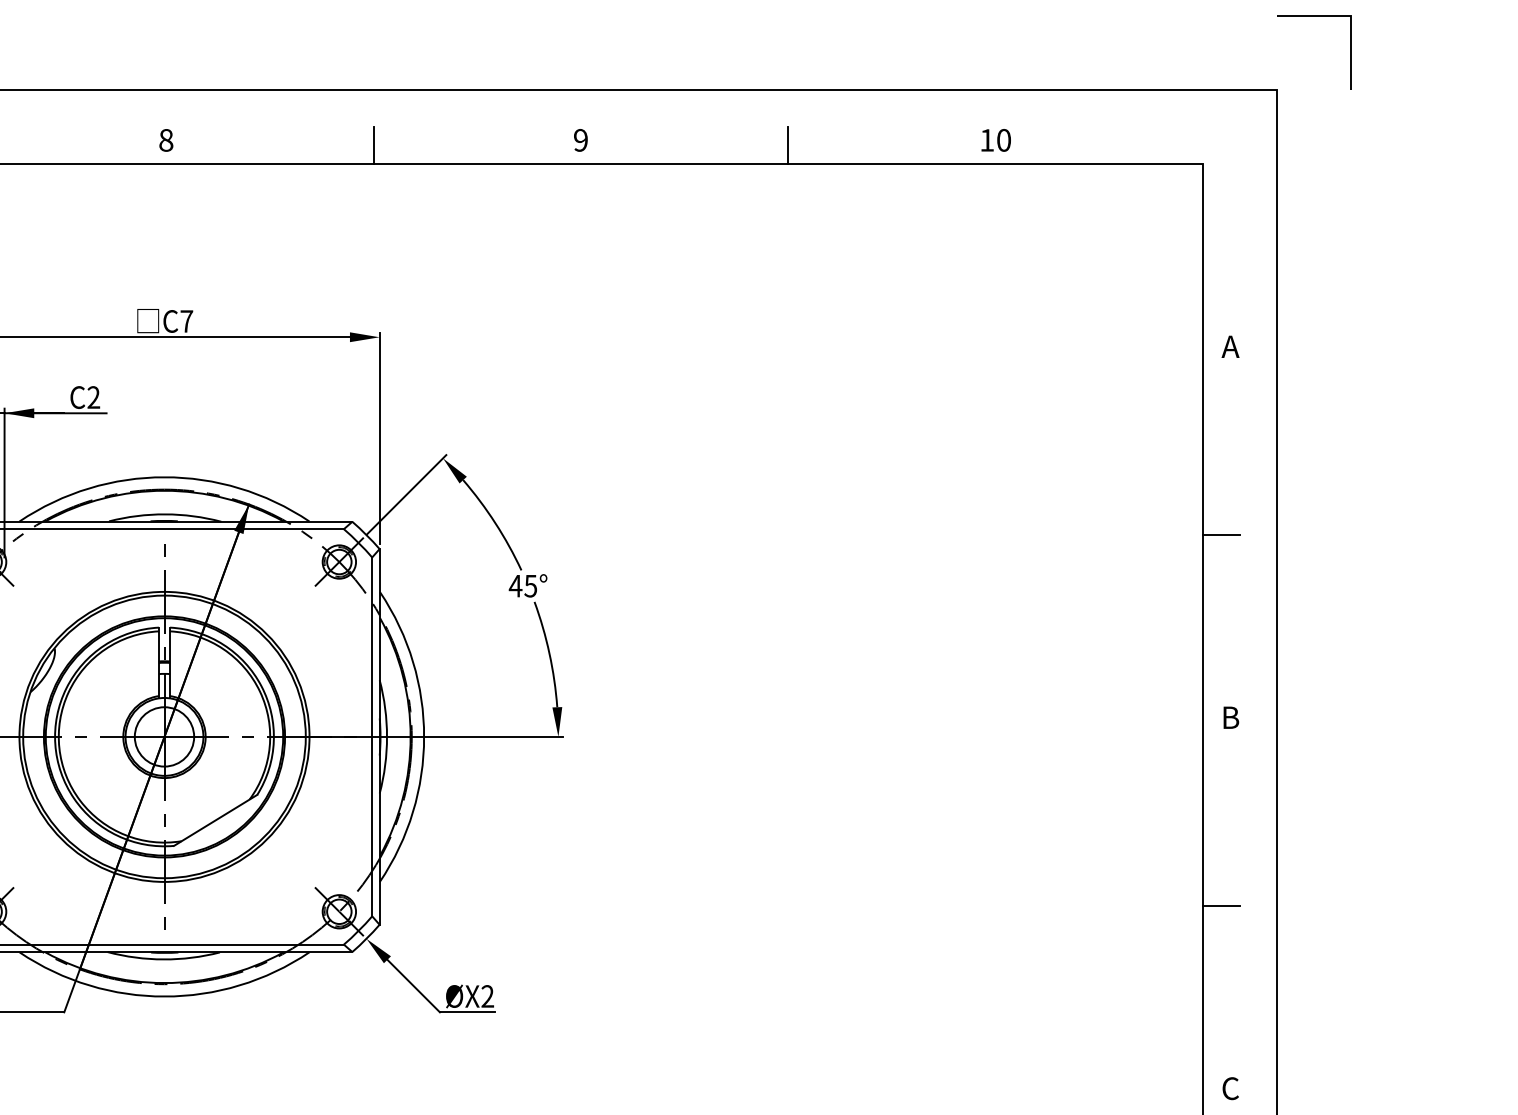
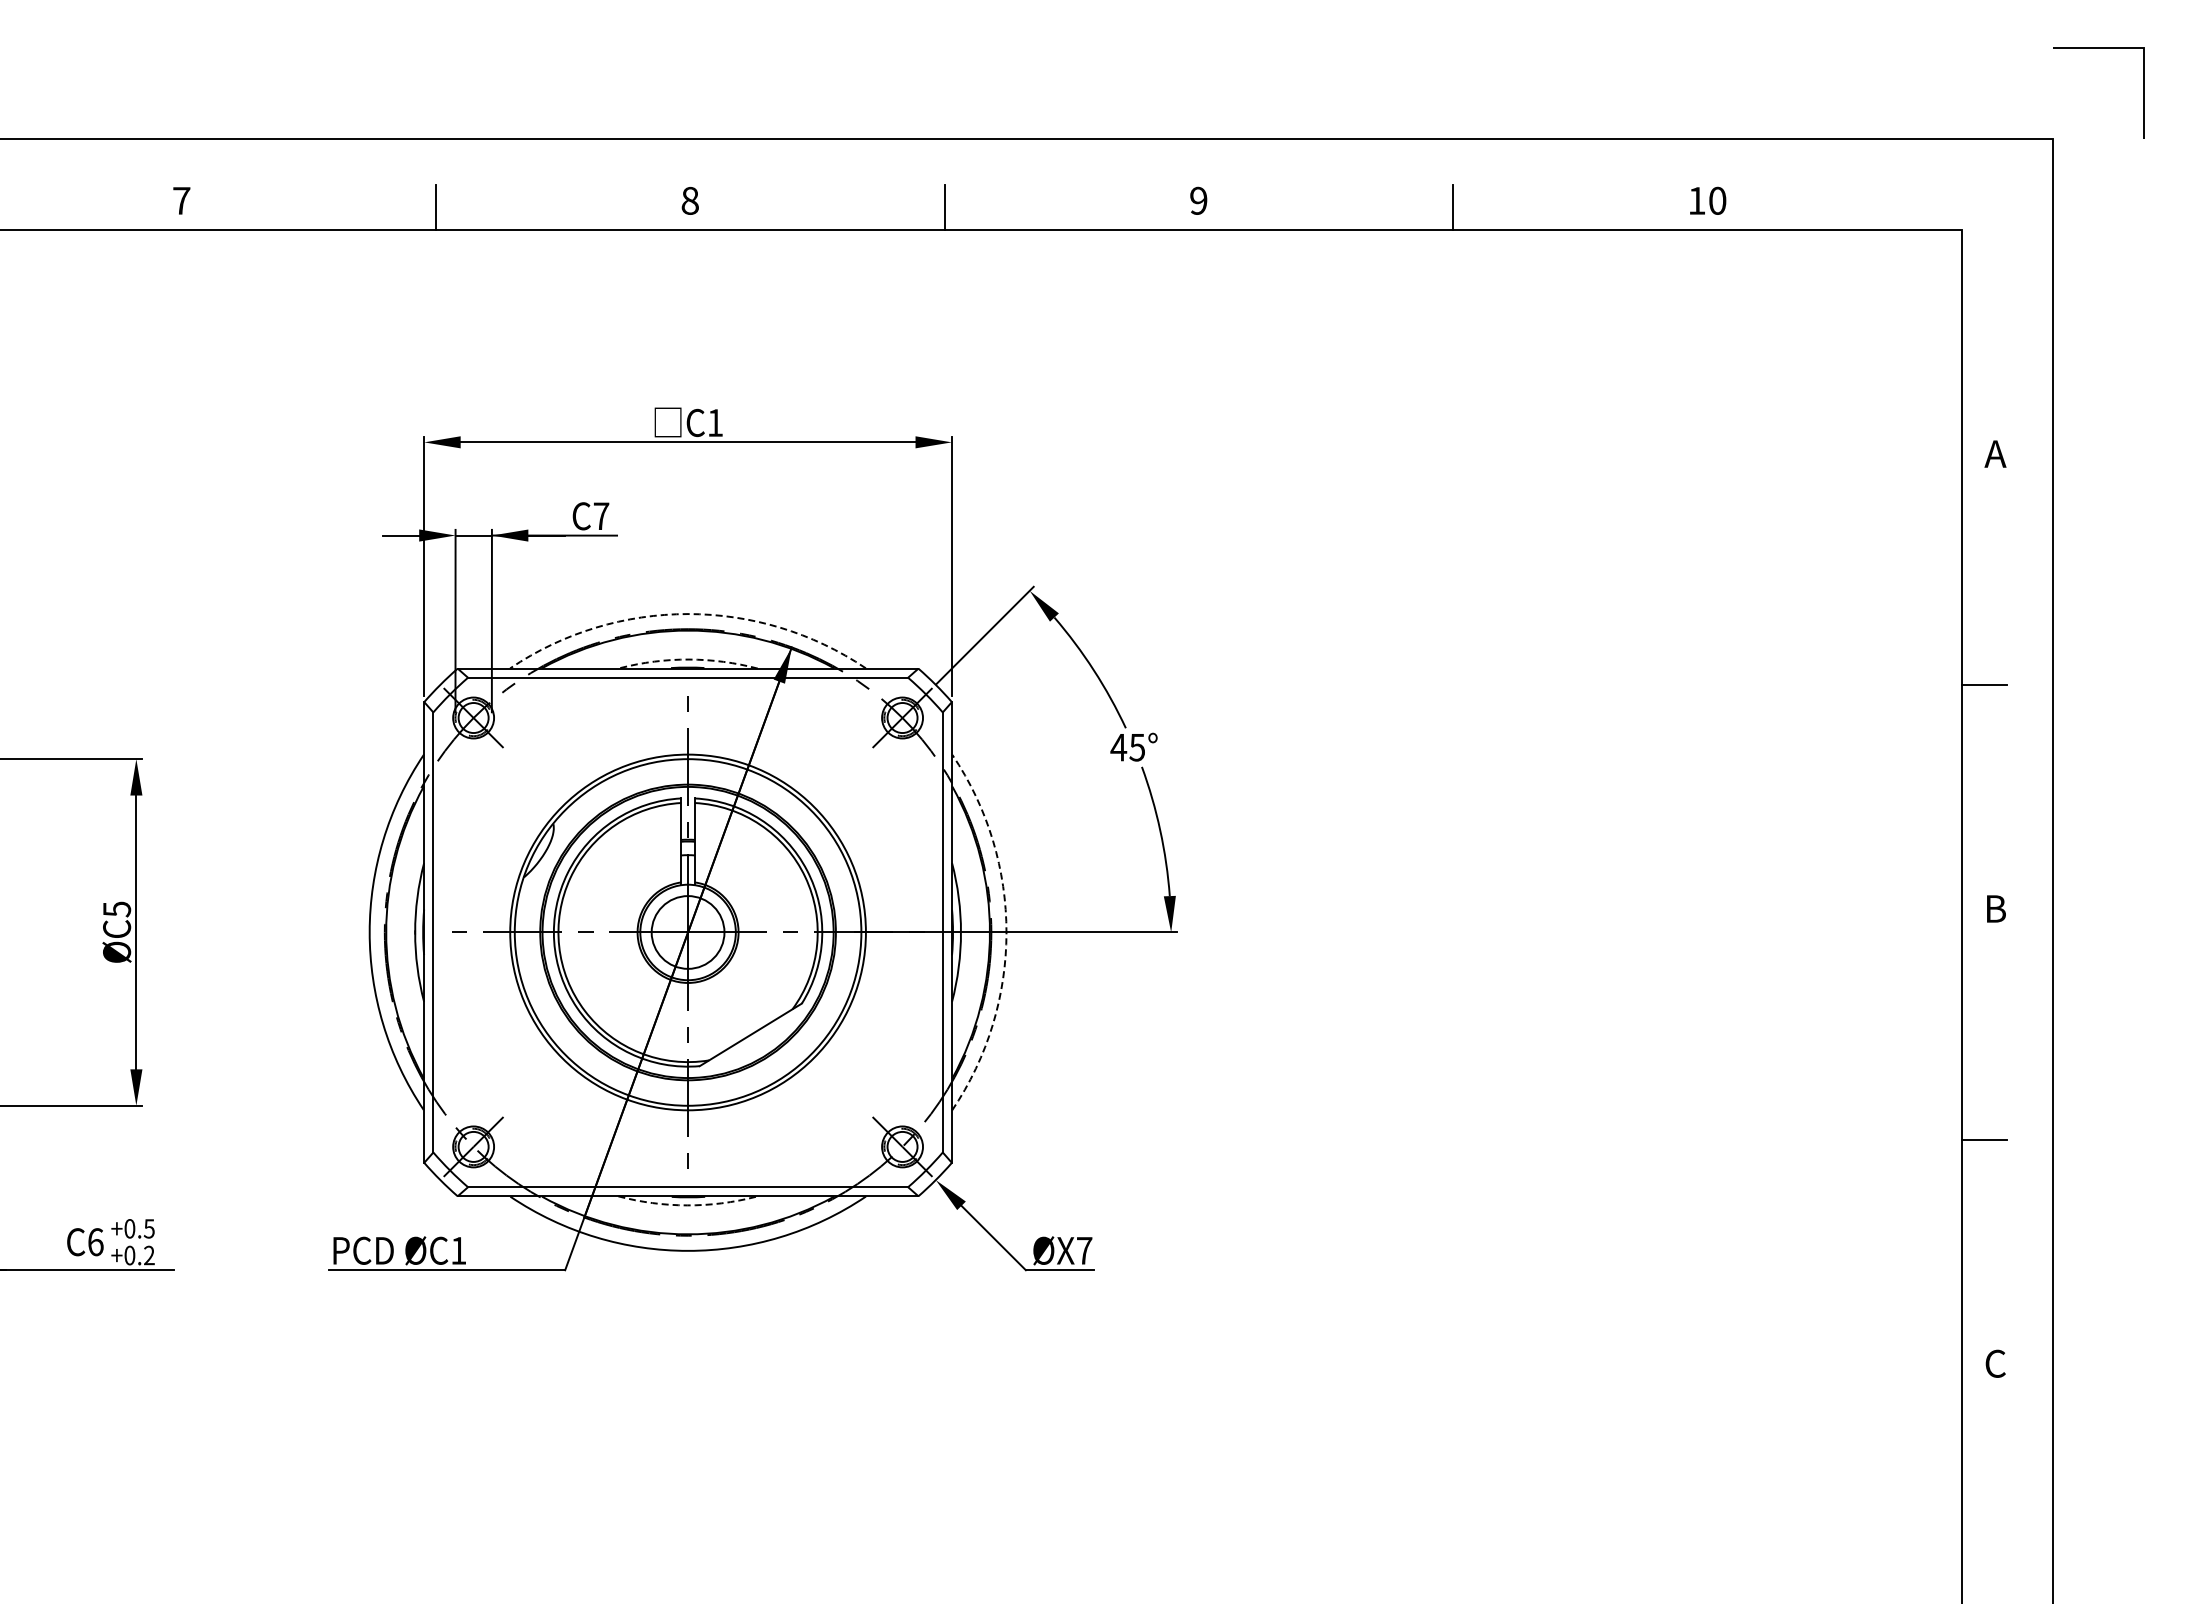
text: (186, 321) -> (715, 422), C7 -> C1
text: (93, 396) -> (601, 515), C2 -> C7
arc: (164, 477) -> (688, 614), solid -> dashed
arc: (164, 514) -> (688, 659), solid -> dashed
arc: (424, 736) -> (1006, 932), solid -> dashed
arc: (164, 959) -> (687, 1205), solid -> dashed
text: (487, 996) -> (1084, 1250), ØX2 -> ØX7

